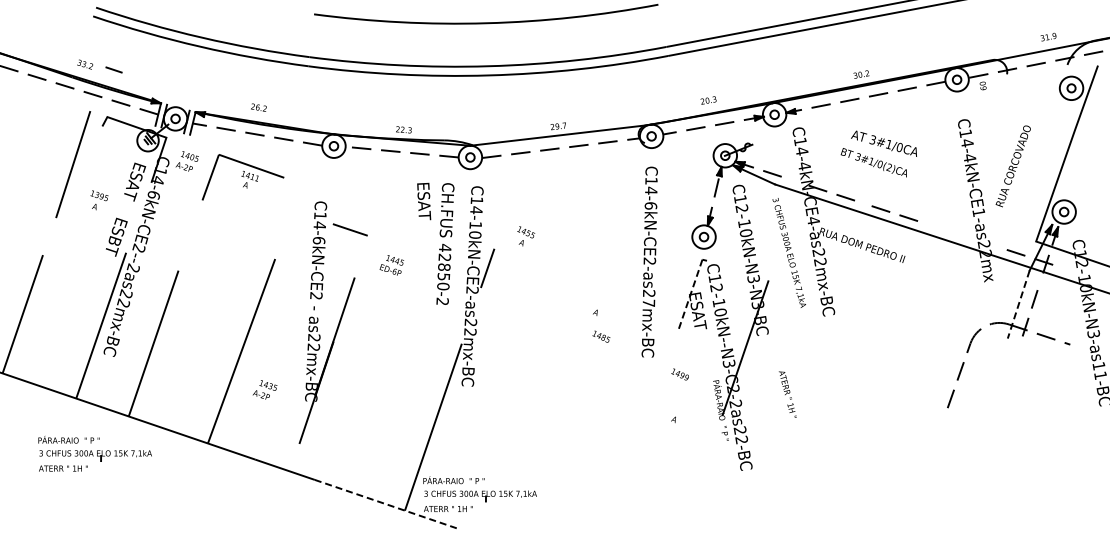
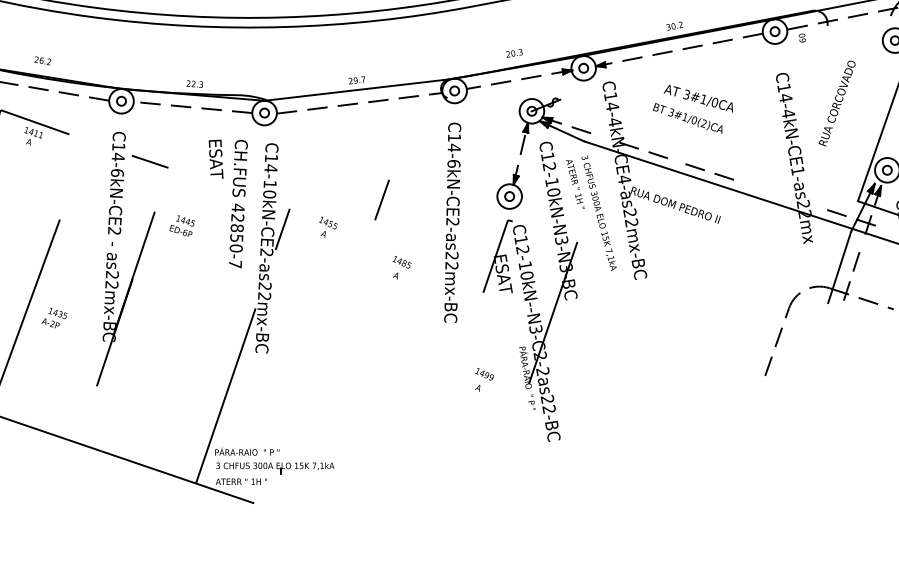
text: (1012, 166) -> (836, 103), moved
text: (526, 236) -> (328, 227), moved
line: (582, 240) -> (382, 200), added
line: (690, 294) -> (495, 256), dashed -> solid
text: (442, 301) -> (235, 264), 42850-2 -> 42850-7
text: (648, 302) -> (451, 265), C14-6kN-CE2-as27mx-BC -> C14-6kN-CE2-as22mx-BC
line: (1018, 304) -> (839, 267), dashed -> solid
part: (332, 322) -> (131, 258), moved
text: (601, 336) -> (402, 262), moved
text: (679, 374) -> (483, 374), moved
text: (264, 389) -> (53, 317), moved
text: (787, 394) -> (575, 184), moved
line: (387, 504) -> (177, 477), dashed -> solid

